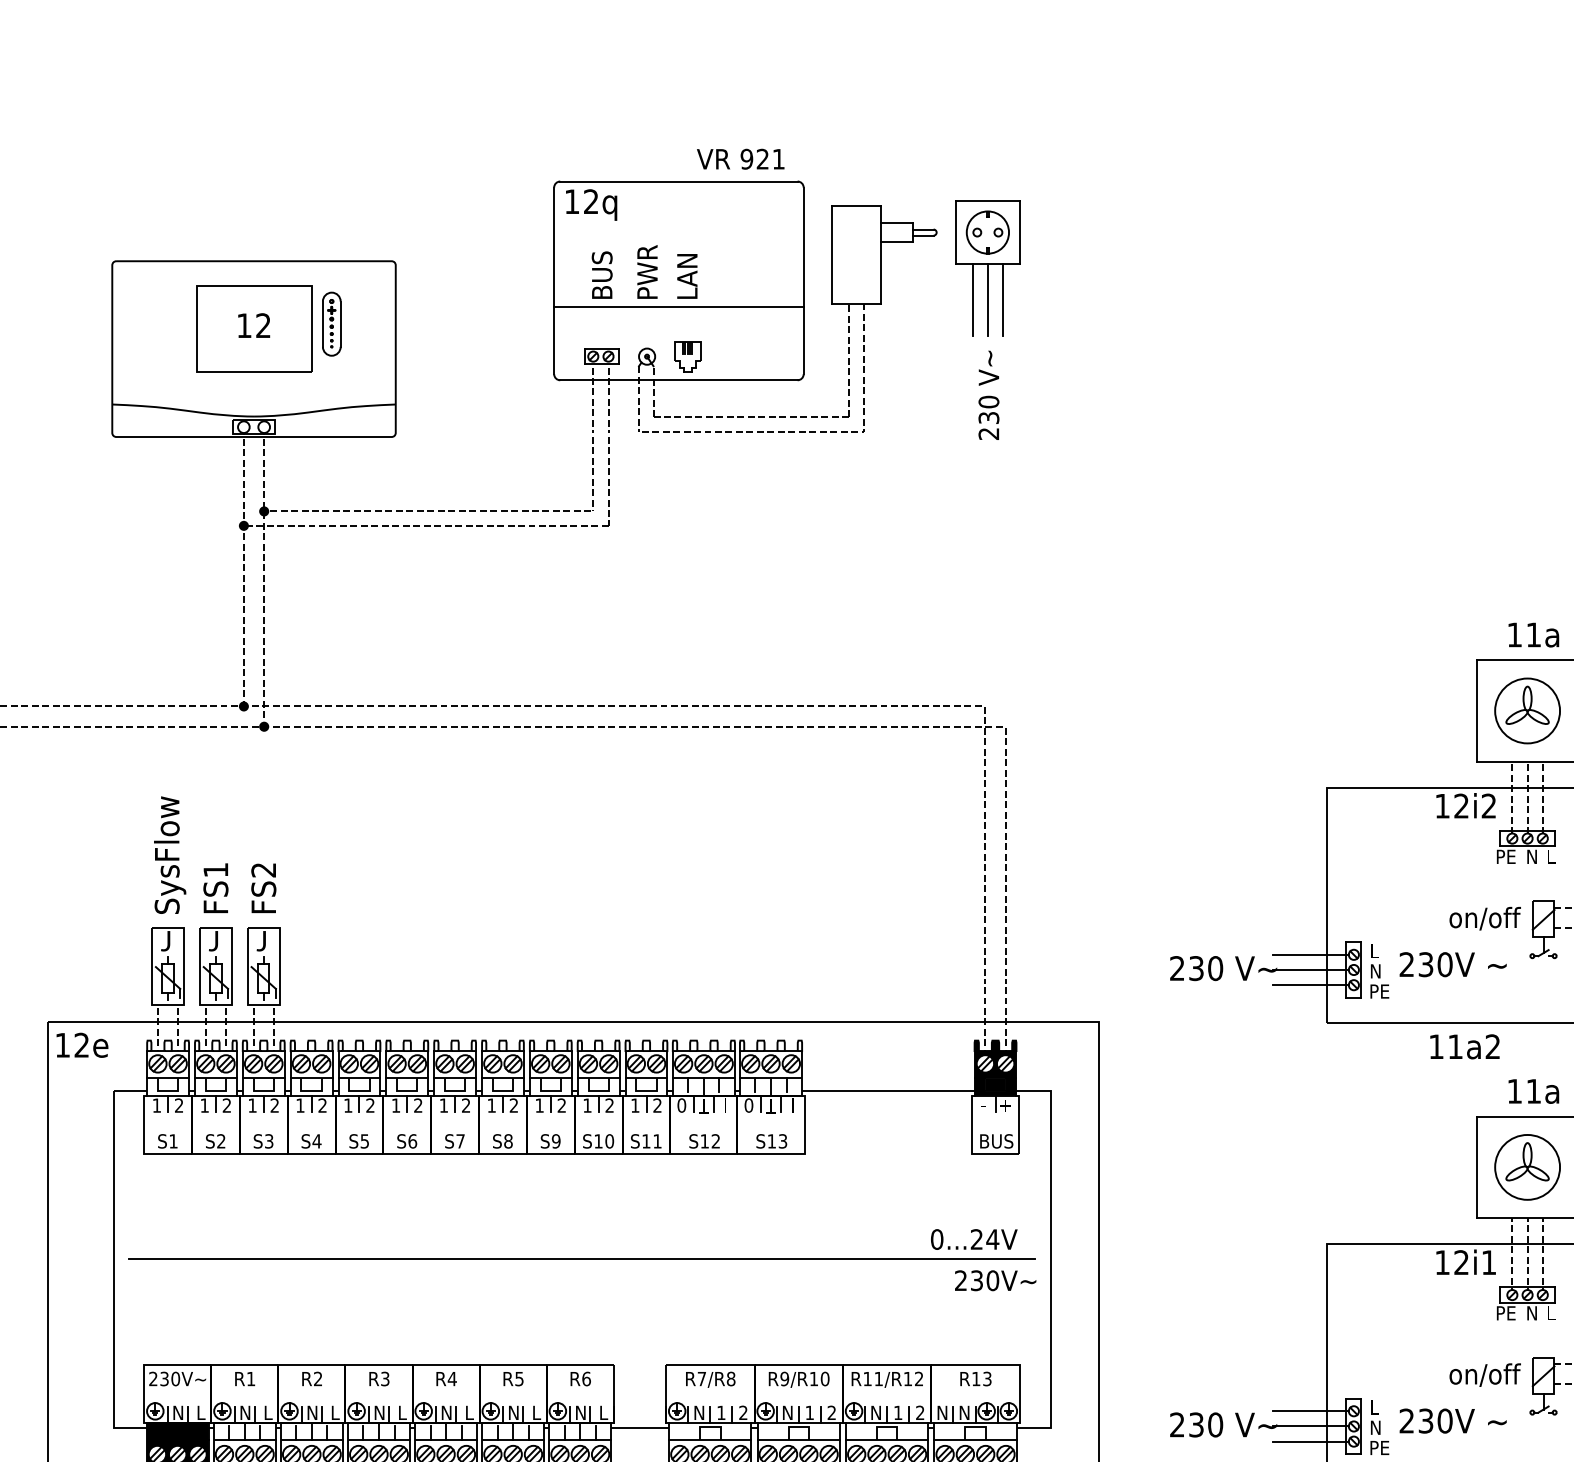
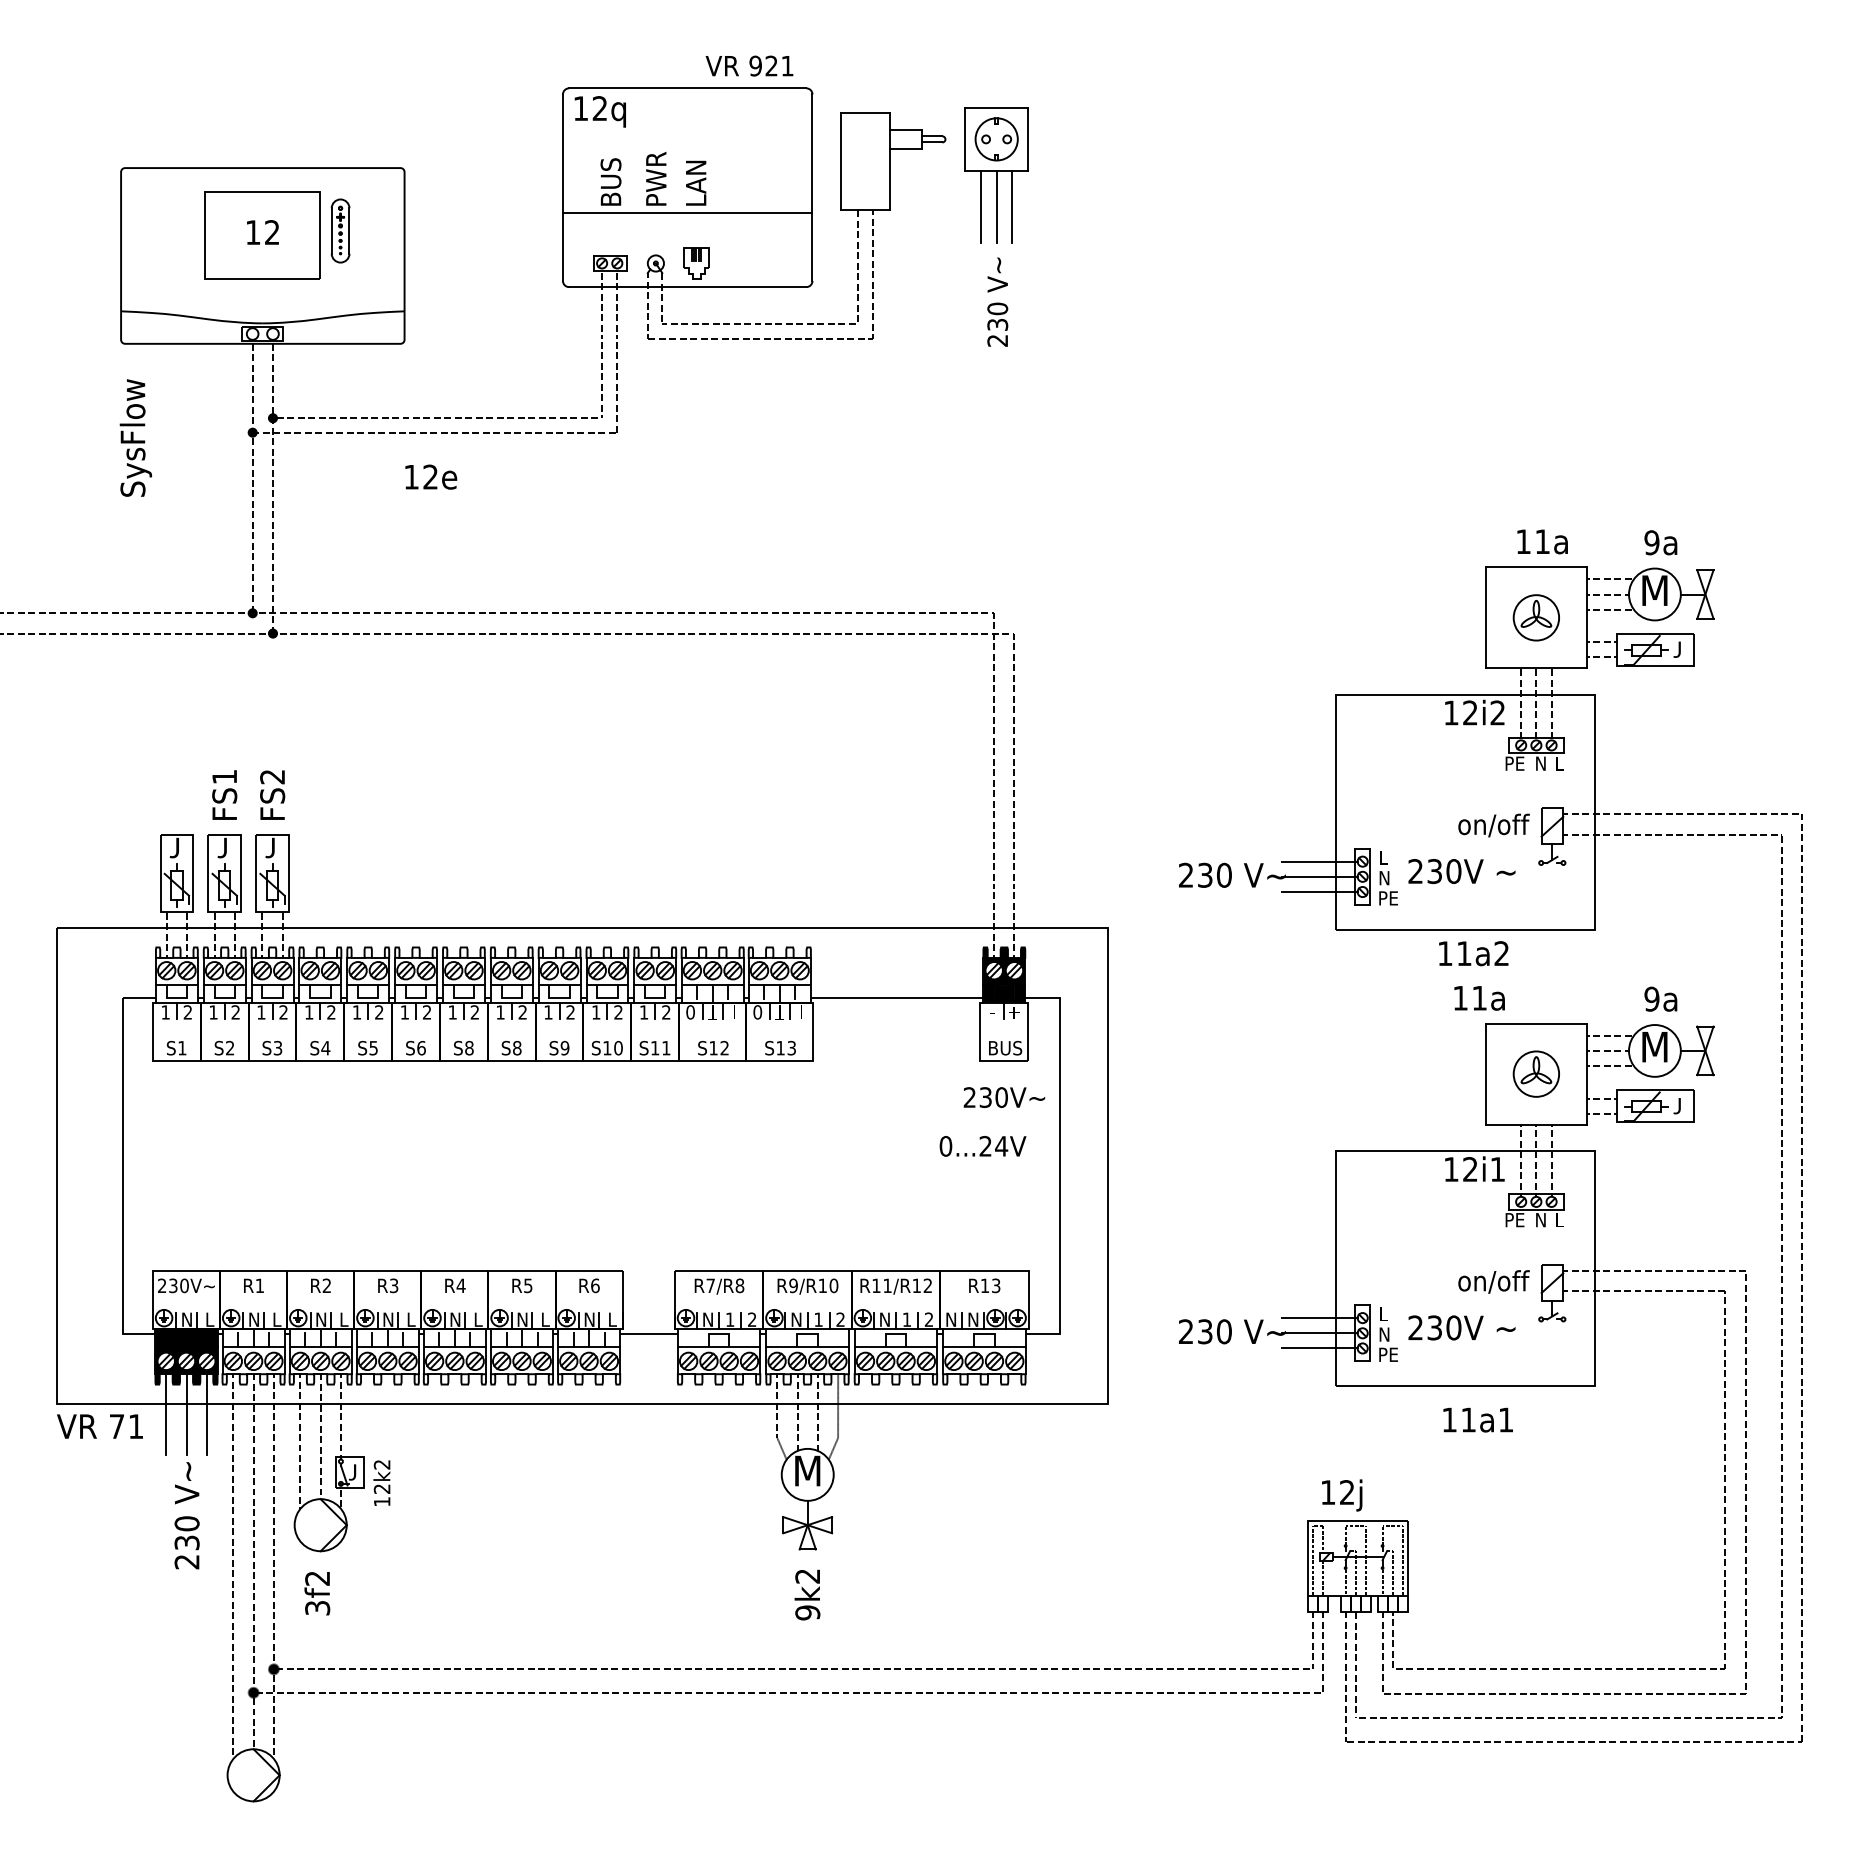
part: (1527, 710) -> (1536, 617), size x0.7
text: (169, 854) -> (135, 437), moved
text: (82, 1044) -> (431, 476), moved
text: (1533, 1091) -> (1479, 998), moved
text: (460, 1140) -> (469, 1047), S7 -> S8
part: (1527, 1166) -> (1536, 1073), size x0.7
line: (581, 1259) -> (590, 1166), removed
text: (995, 1280) -> (1004, 1097), moved

